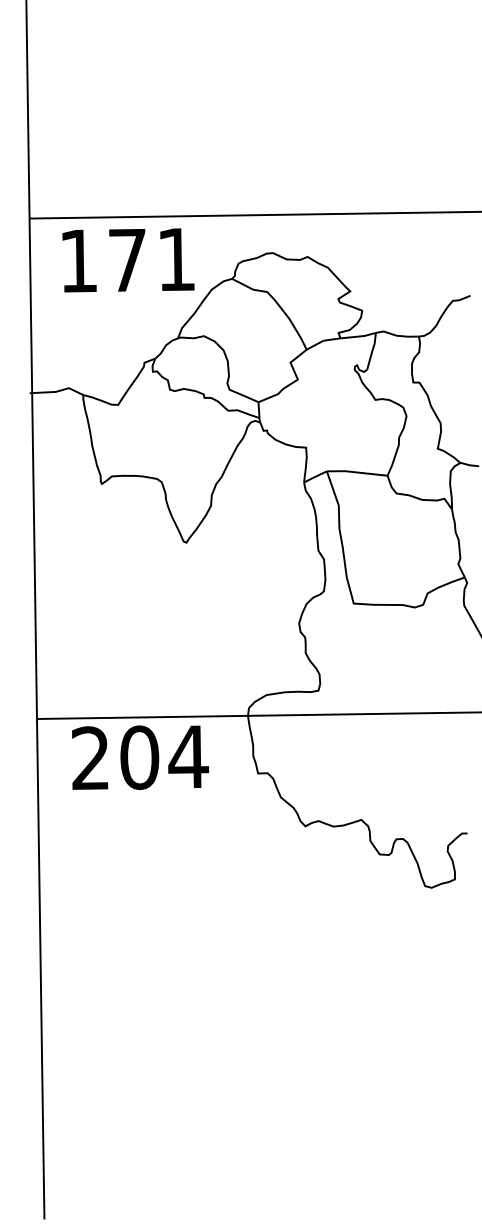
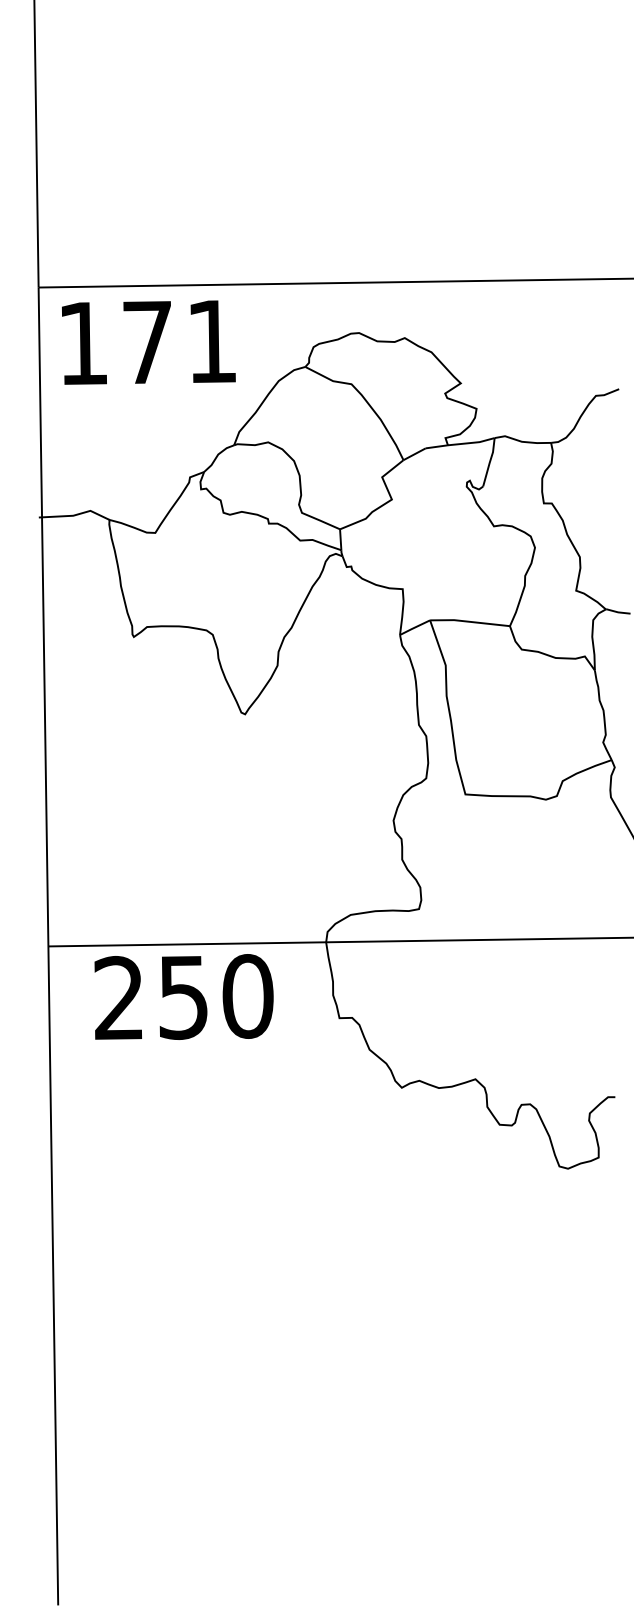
text: (128, 260) -> (148, 342), moved
text: (164, 757) -> (216, 996), 204 -> 250

